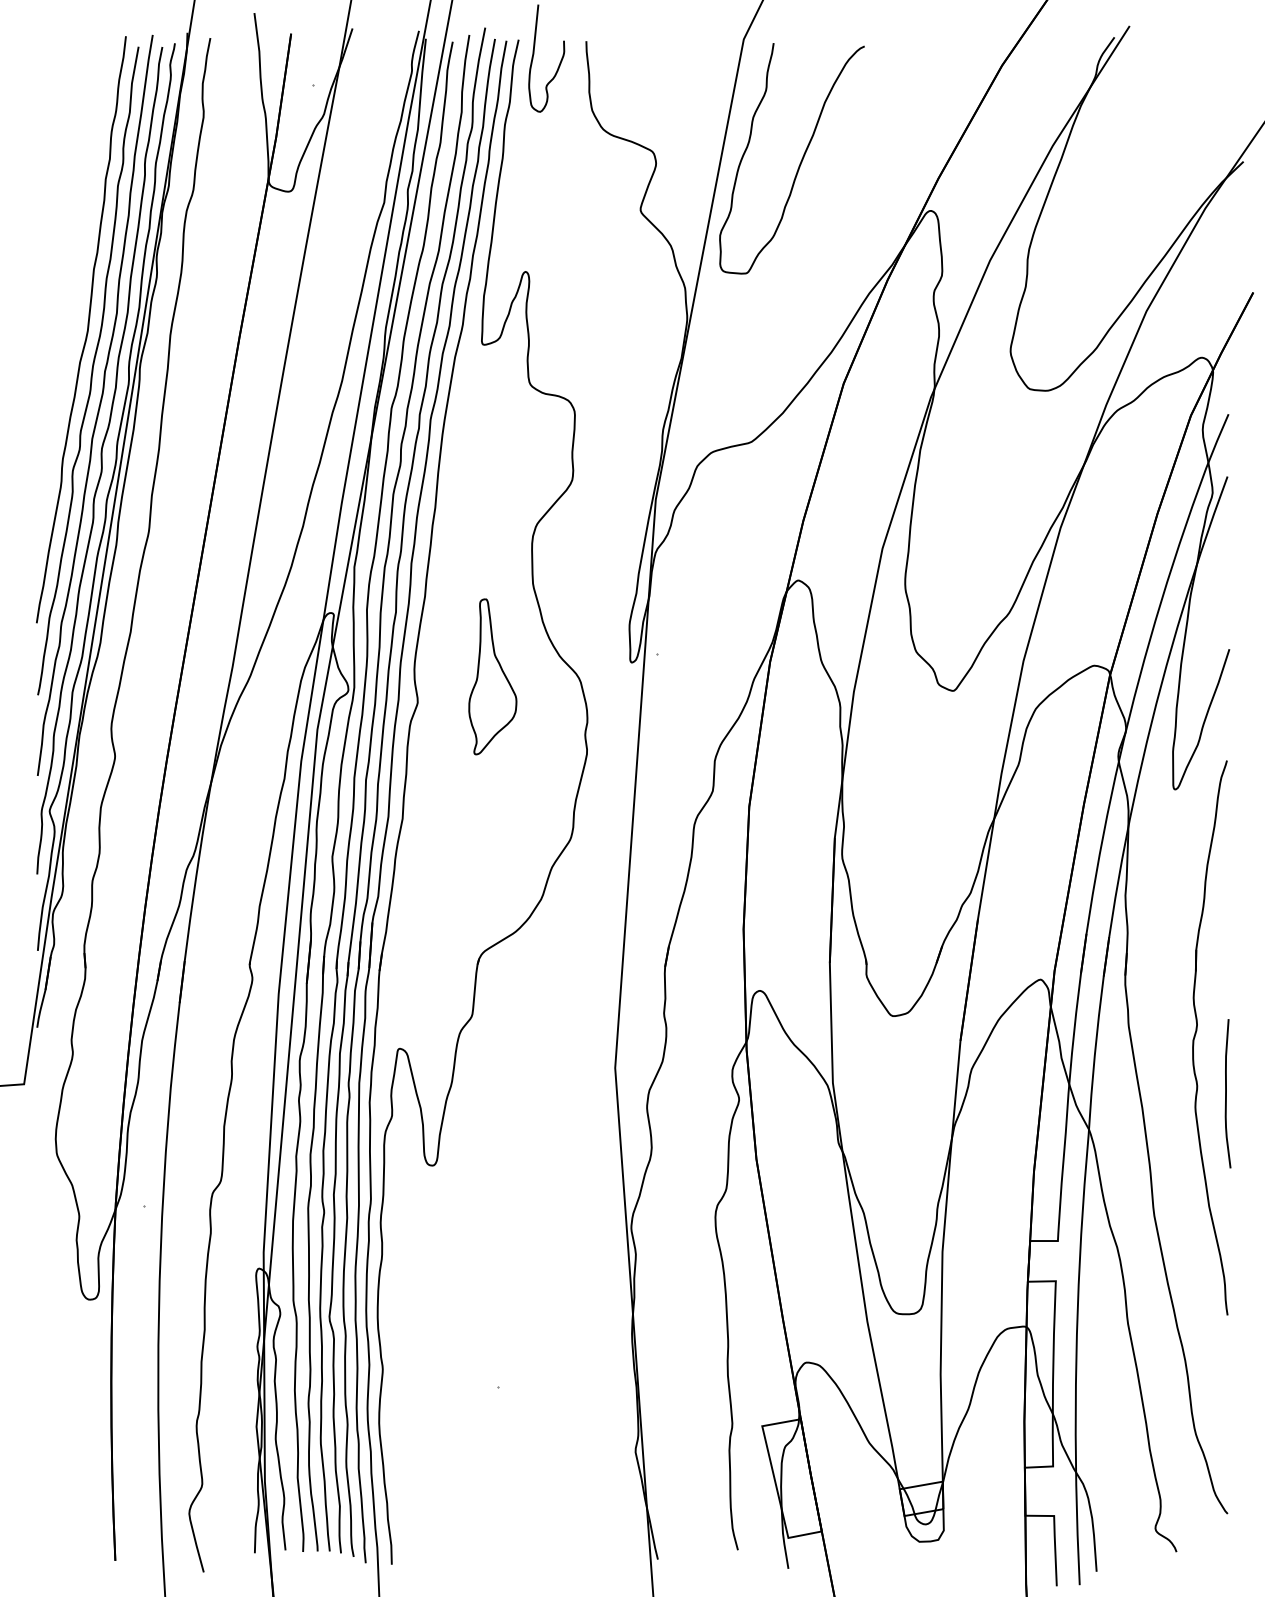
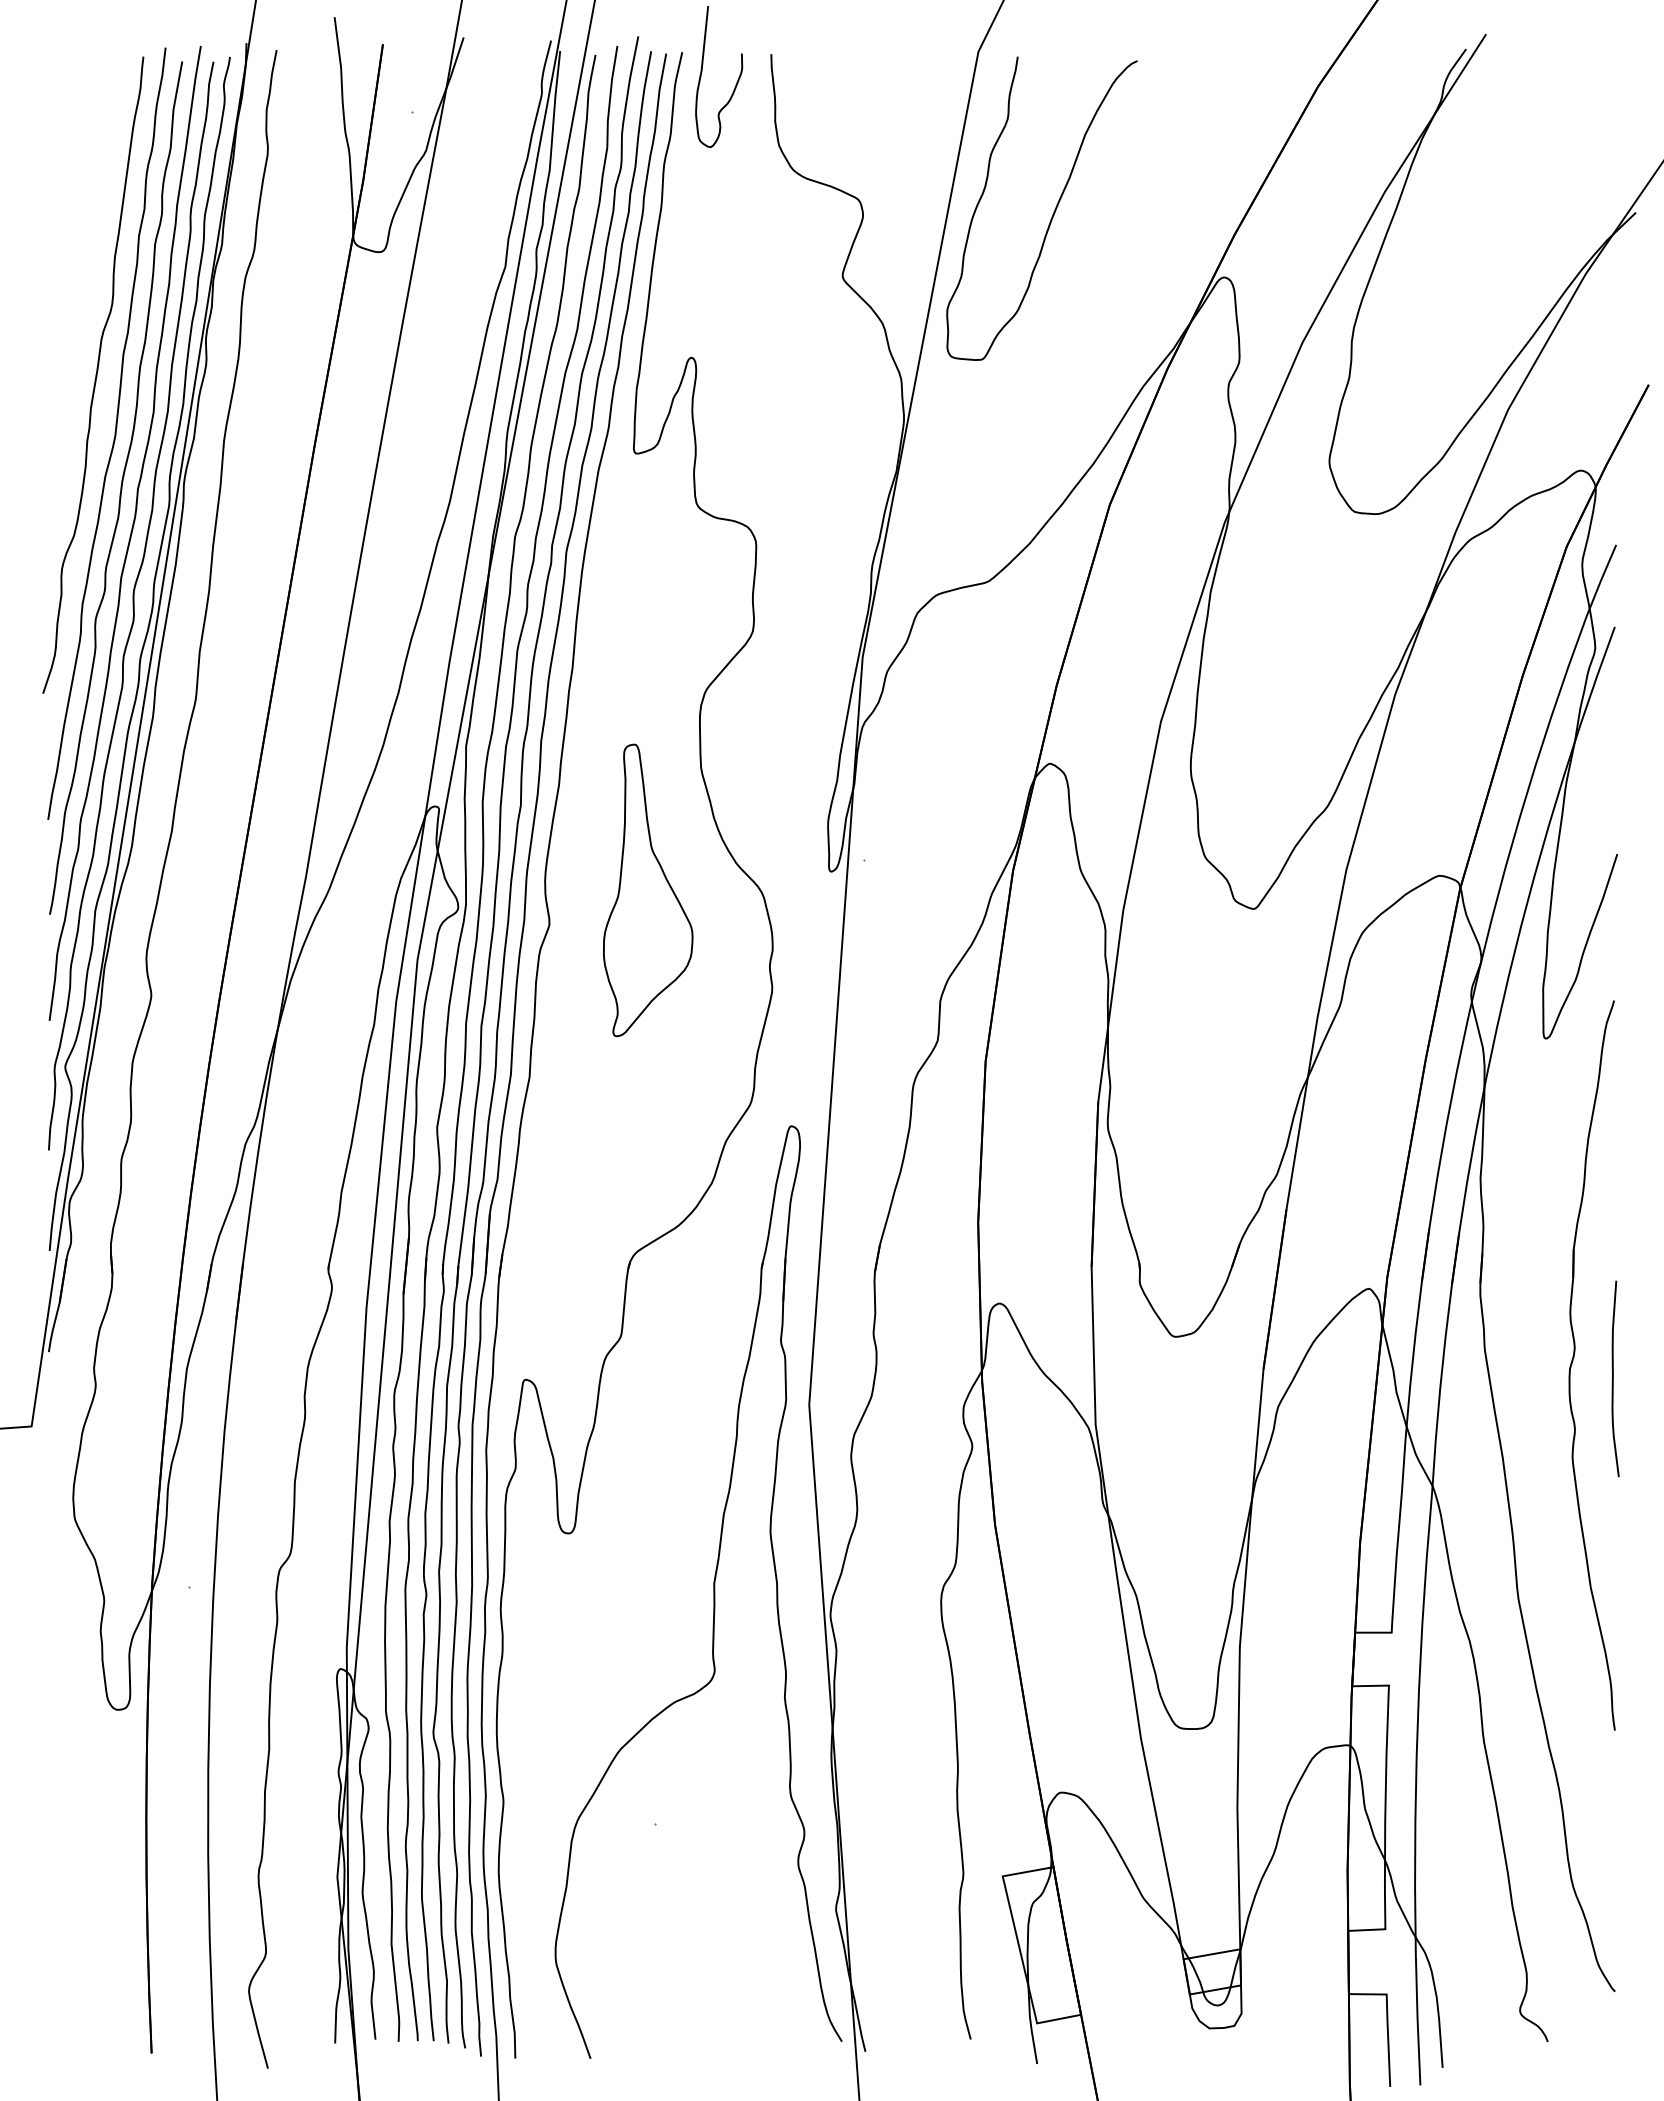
curve: (72, 284) -> (95, 374), added
part: (493, 676) -> (648, 890), size x1.43
curve: (1226, 1093) -> (1613, 1378), moved
part: (542, 1209) -> (713, 1591), added

